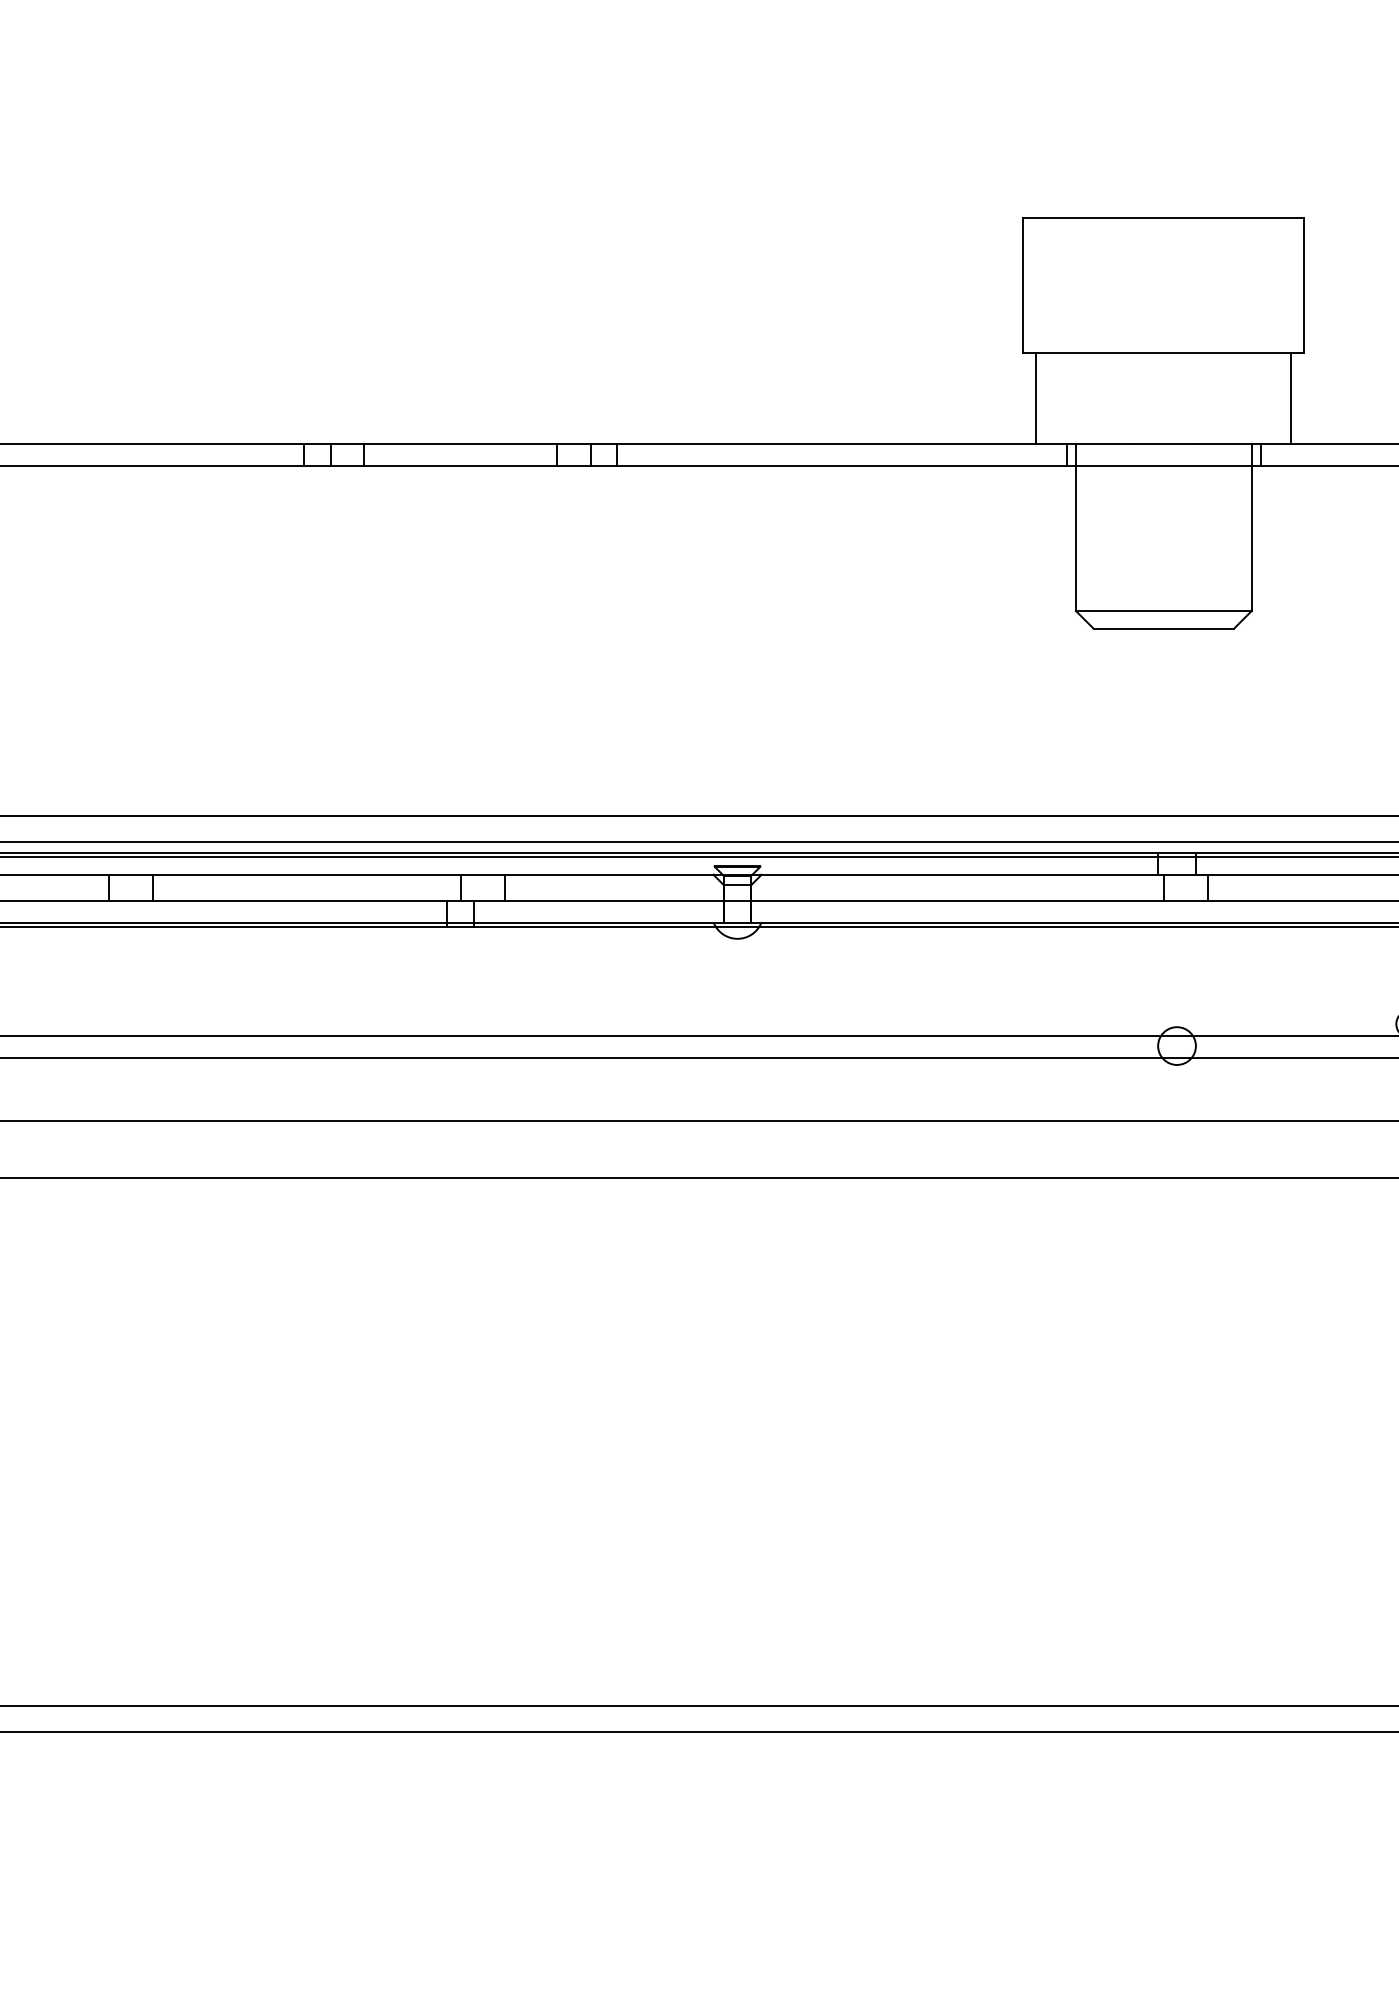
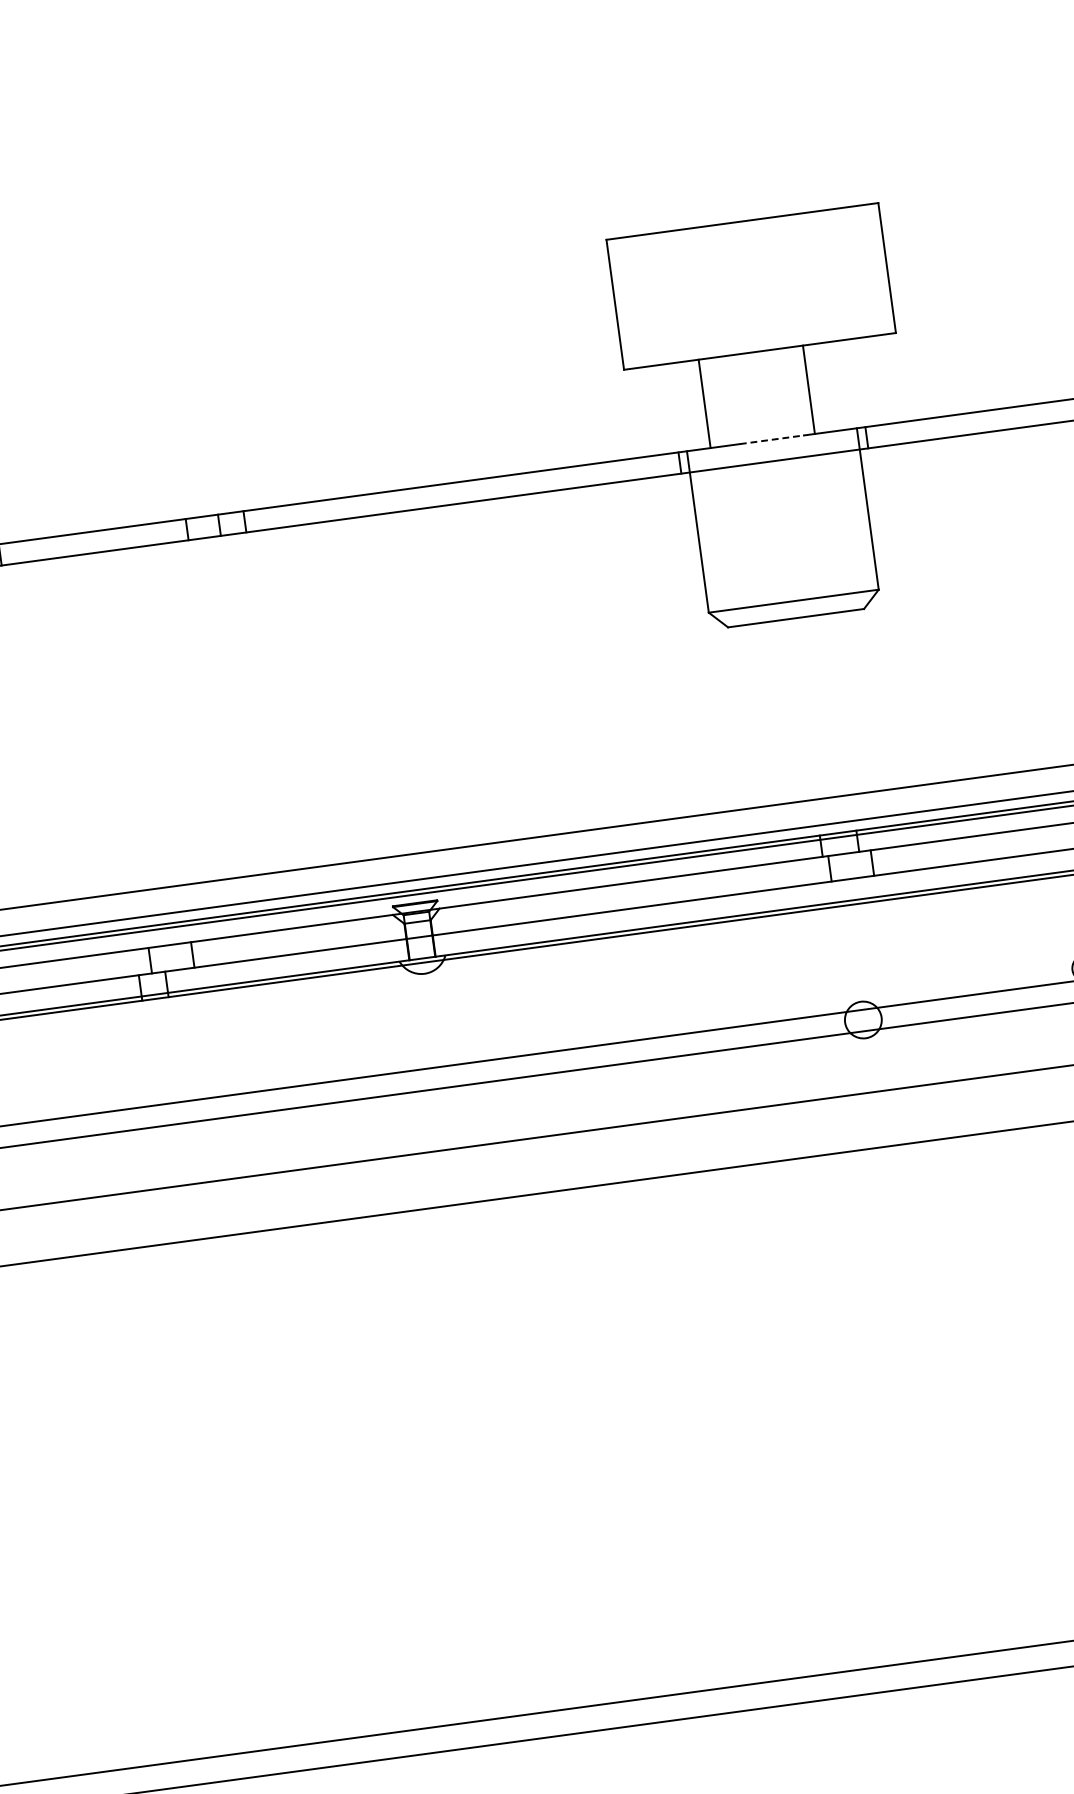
line: (1036, 398) -> (704, 404), moved
line: (1291, 398) -> (809, 389), moved
line: (1164, 444) -> (772, 440), solid -> dashed

